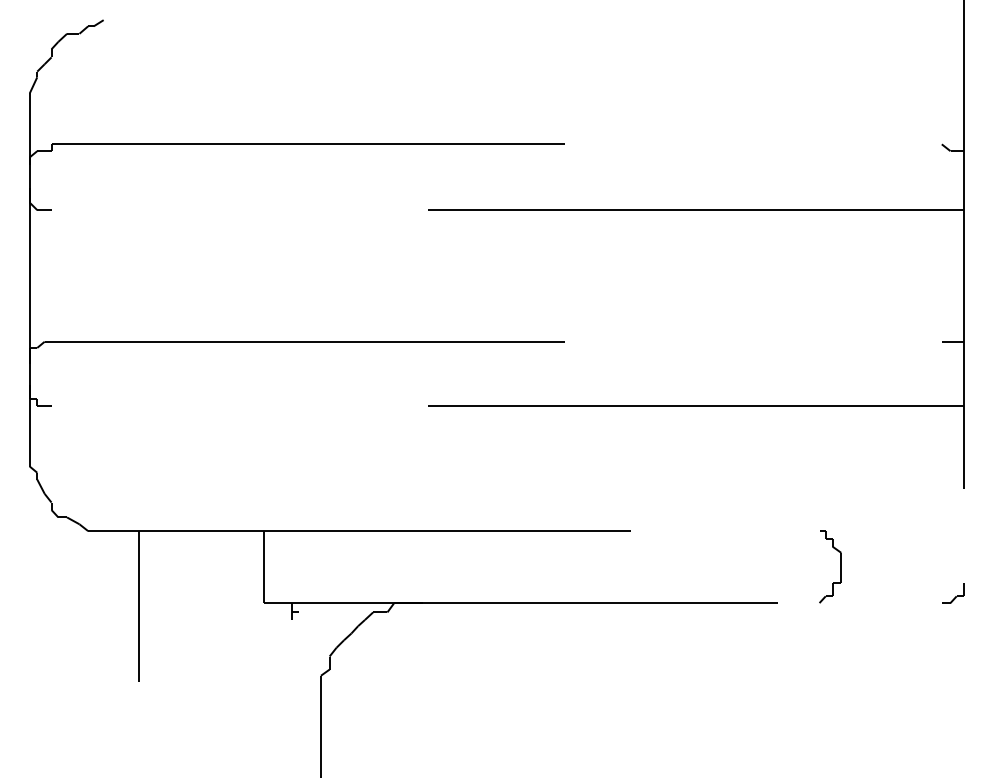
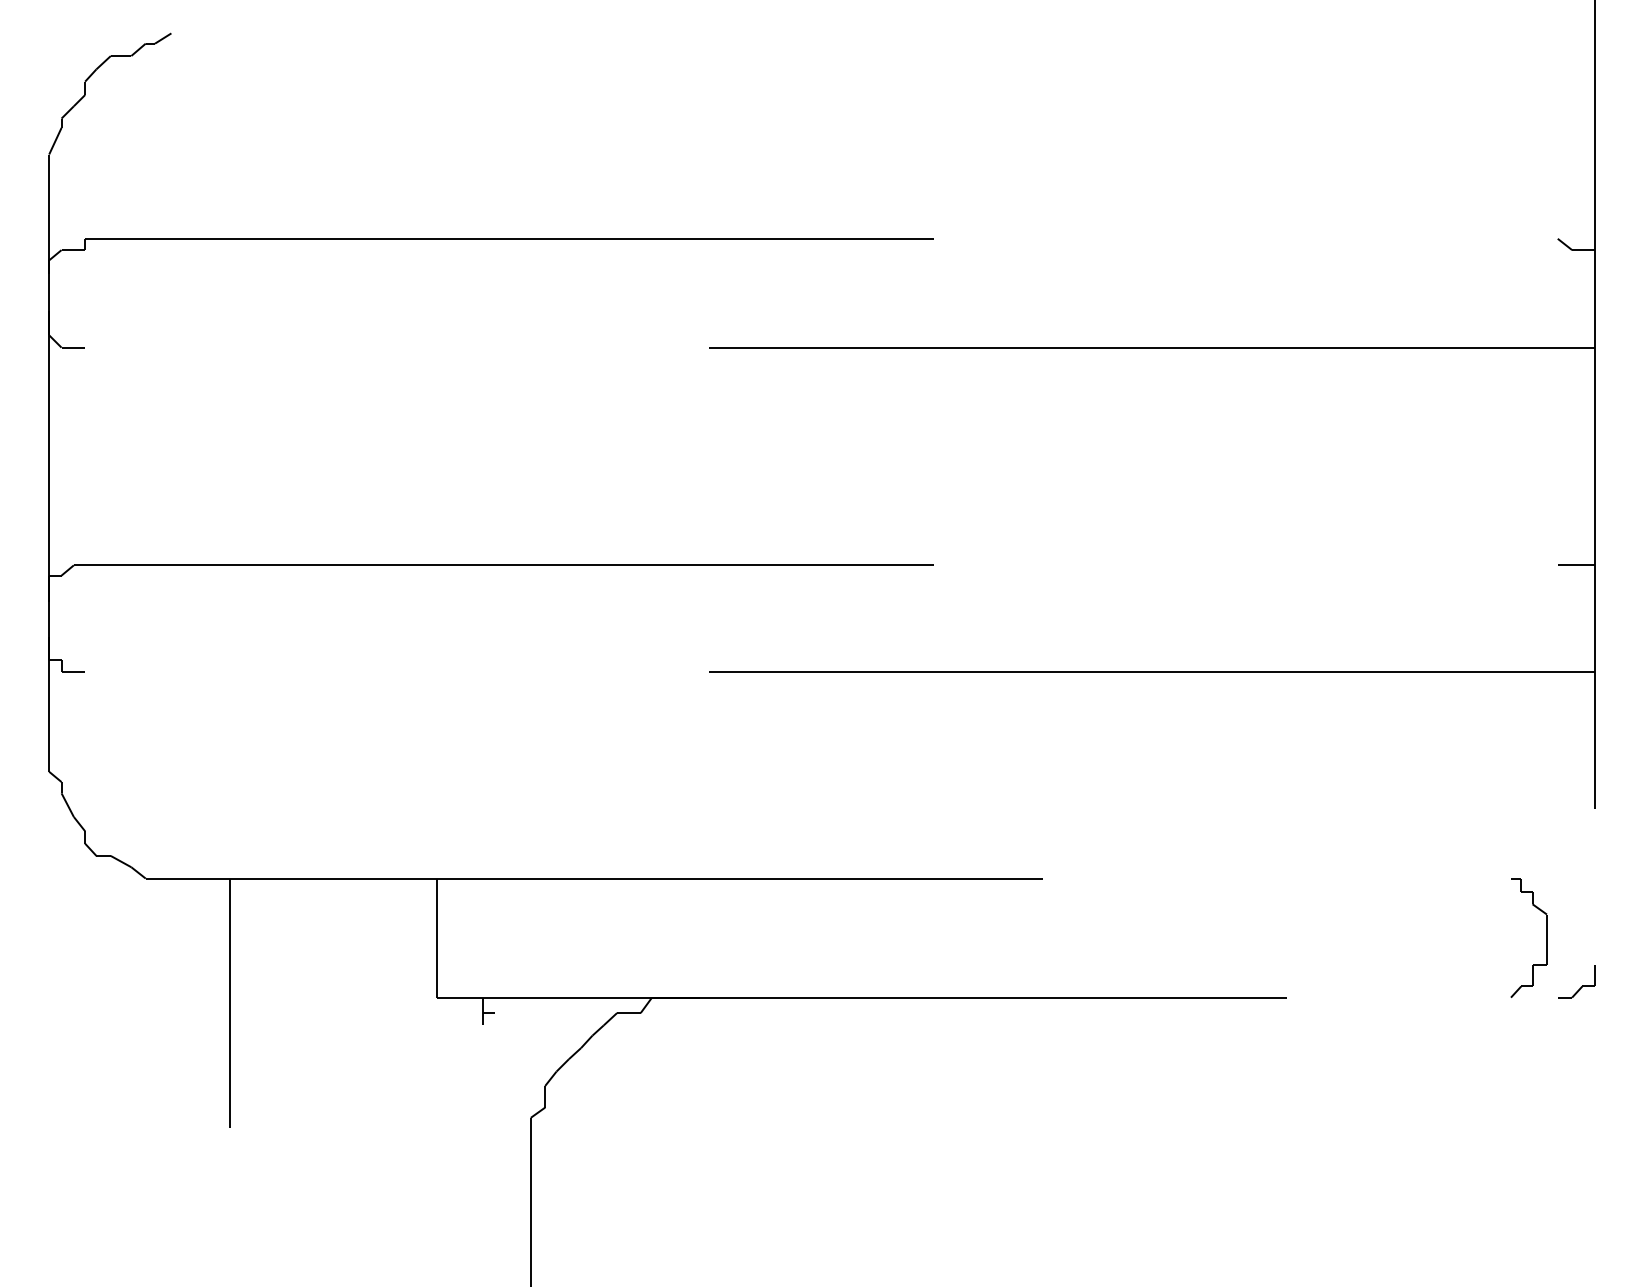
part: (840, 566) -> (1545, 937), moved

